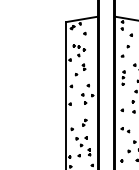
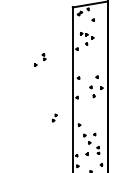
part: (80, 69) -> (40, 59), moved
part: (84, 122) -> (54, 117), moved

